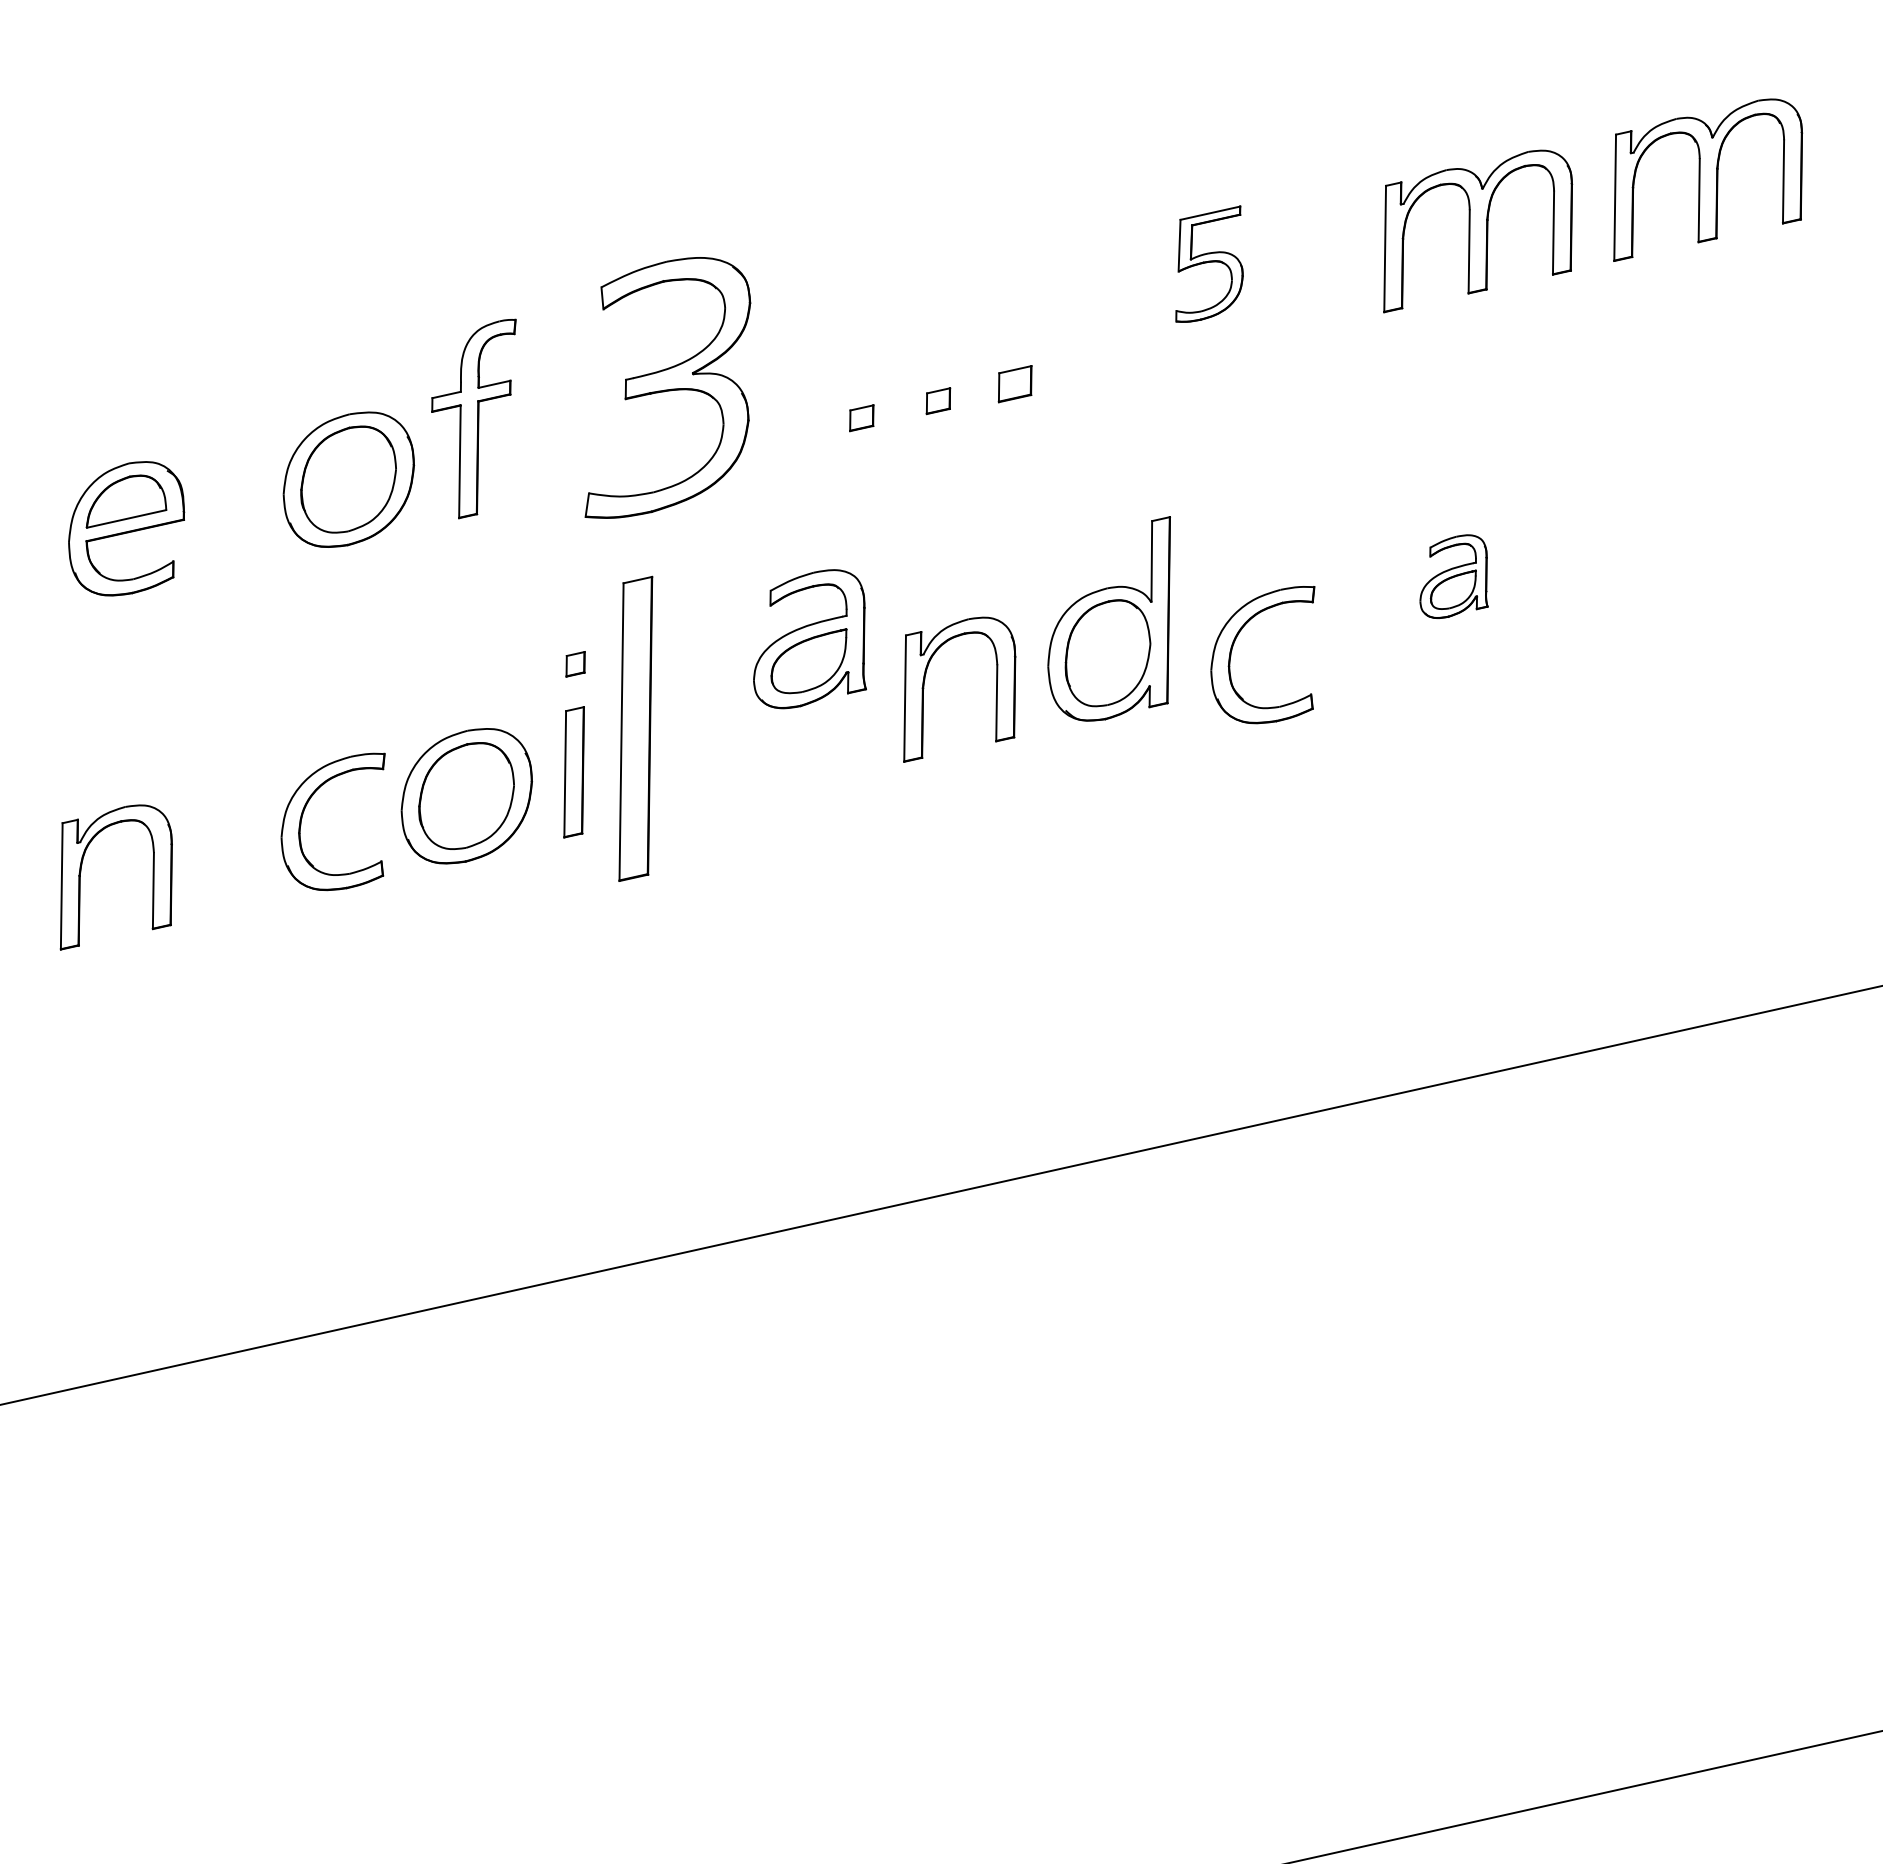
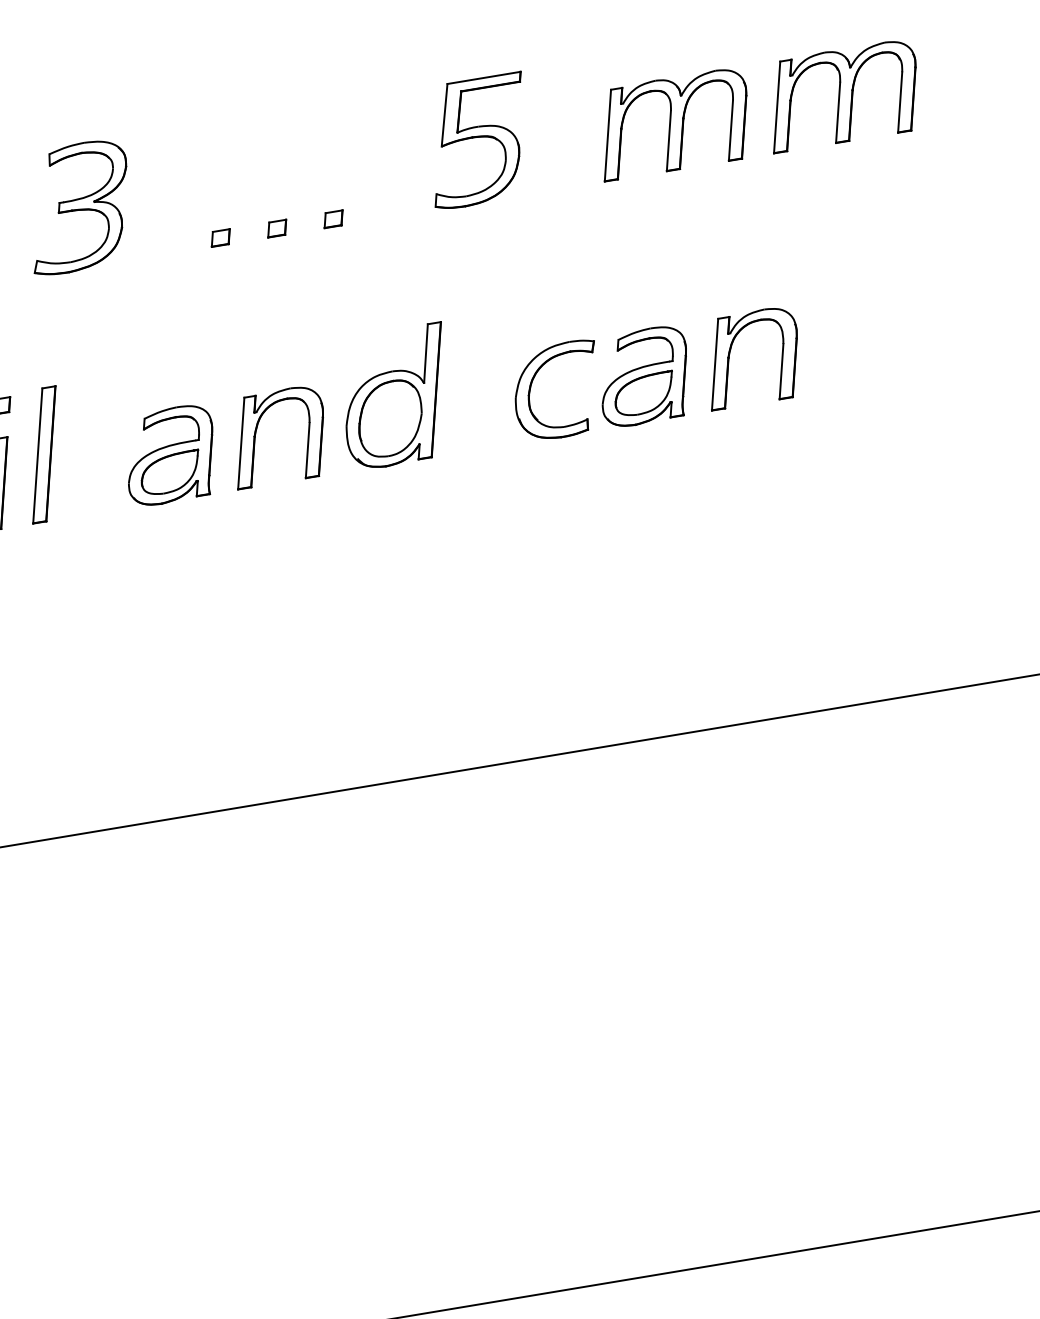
part: (1209, 264) -> (479, 139), size x1.67
part: (1014, 383) -> (333, 218), size x0.71
part: (667, 387) -> (80, 208), size x0.71
part: (1568, 545) -> (729, 358), added
part: (1453, 576) -> (644, 376), size x1.67
part: (809, 639) -> (170, 455), moved
part: (1233, 646) -> (532, 381), moved
part: (635, 728) -> (44, 454), size x0.62

